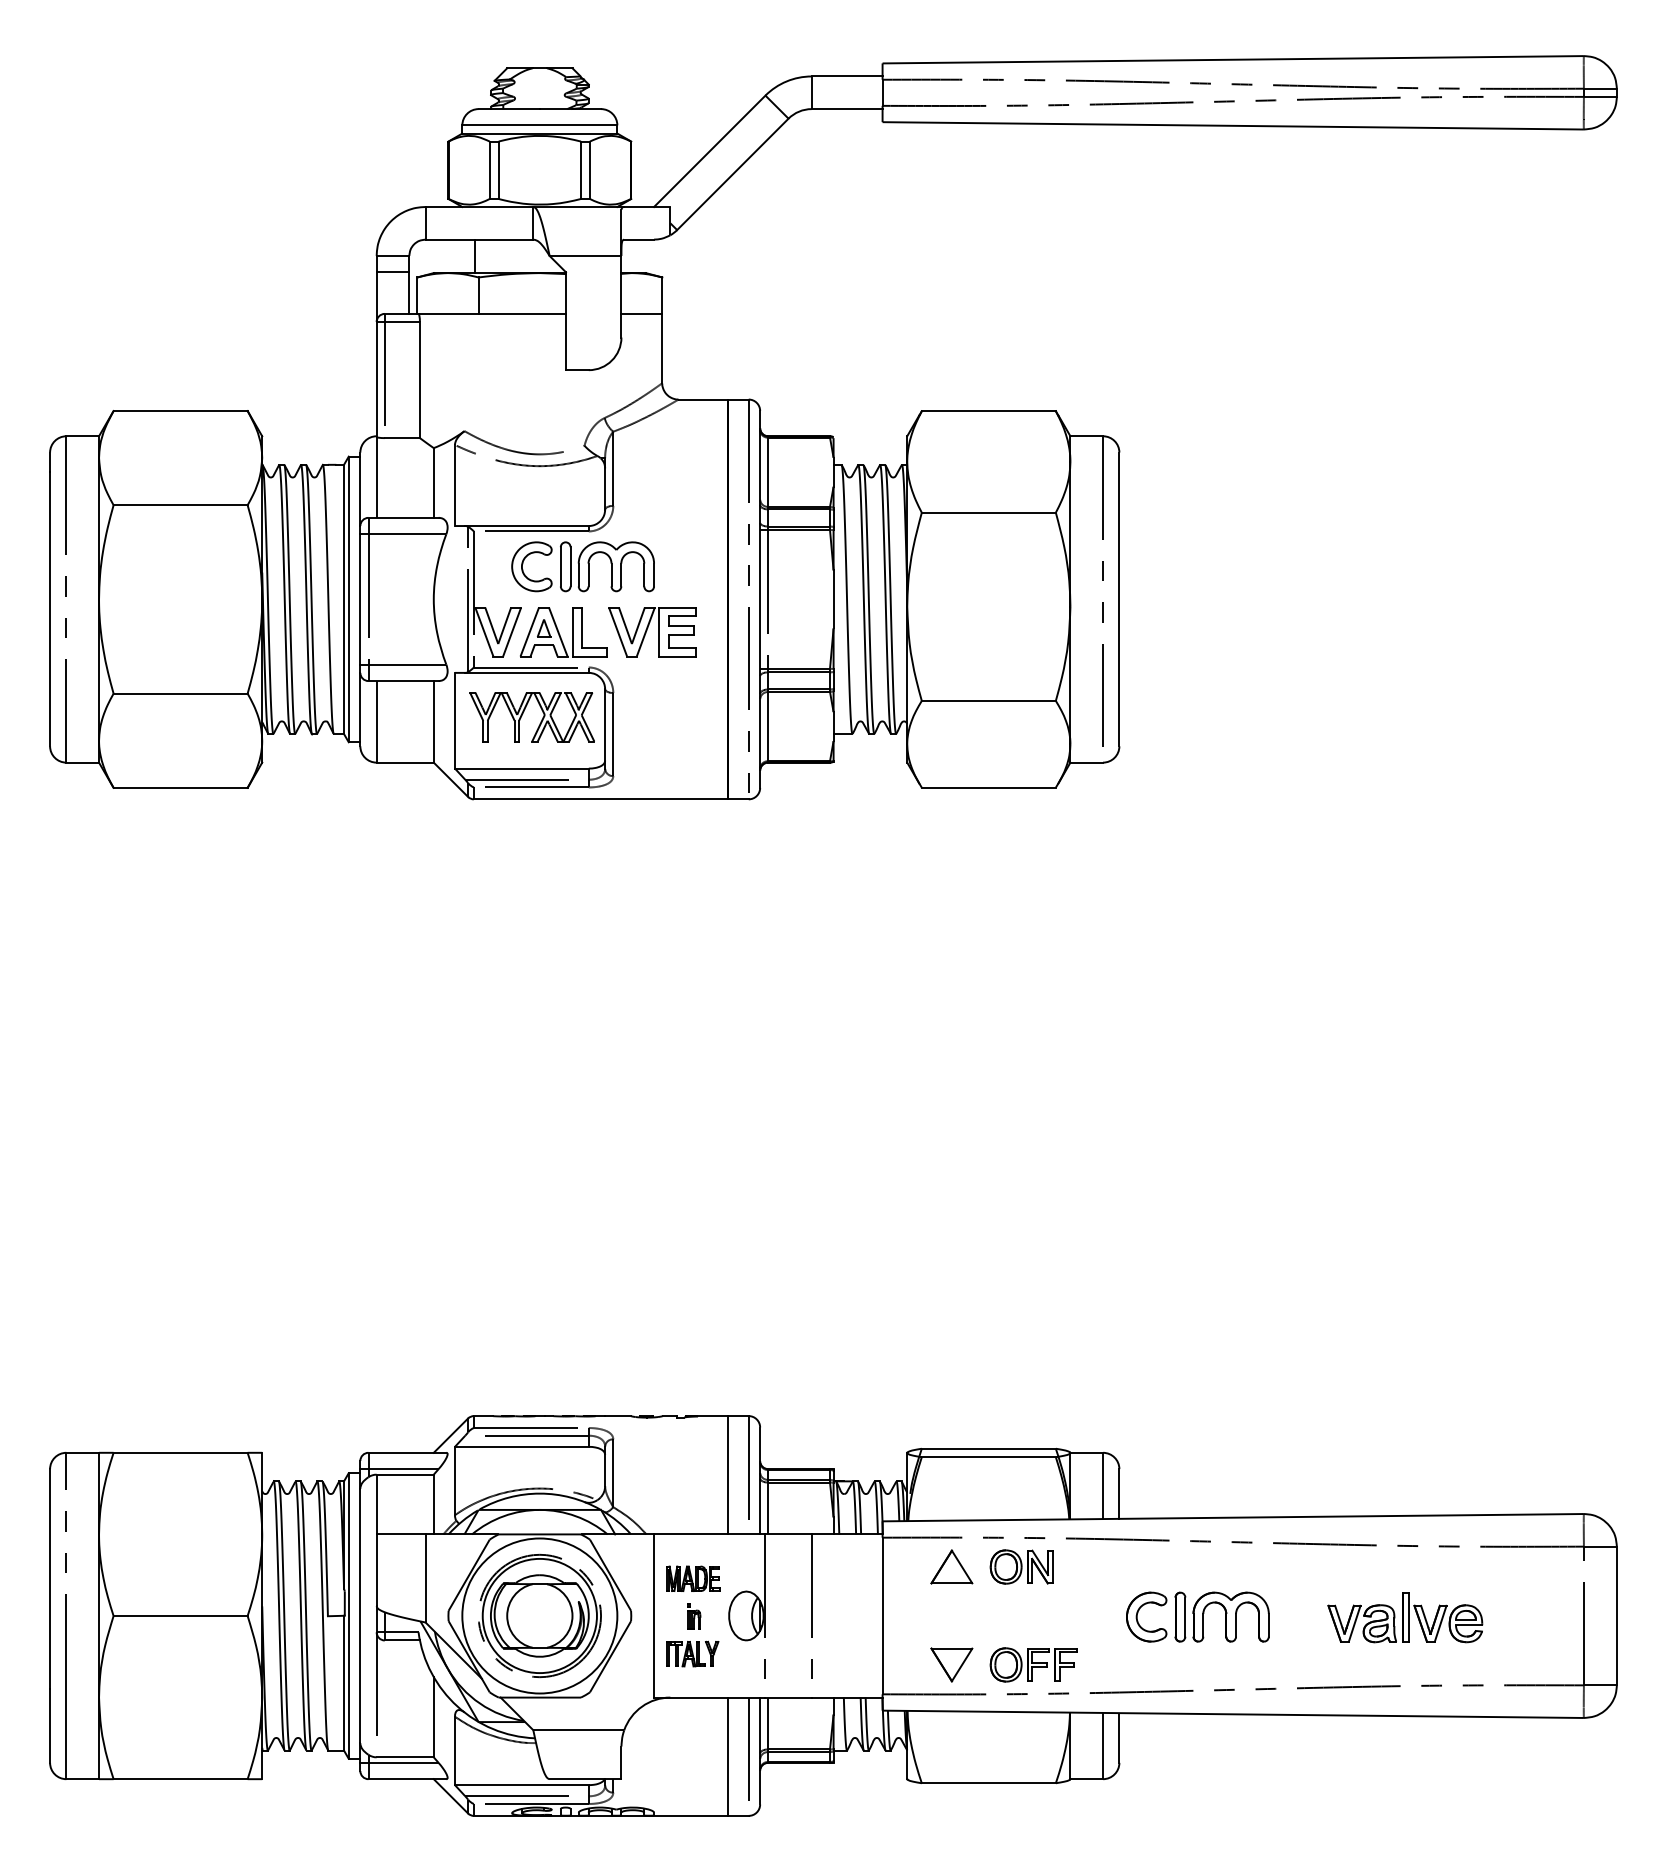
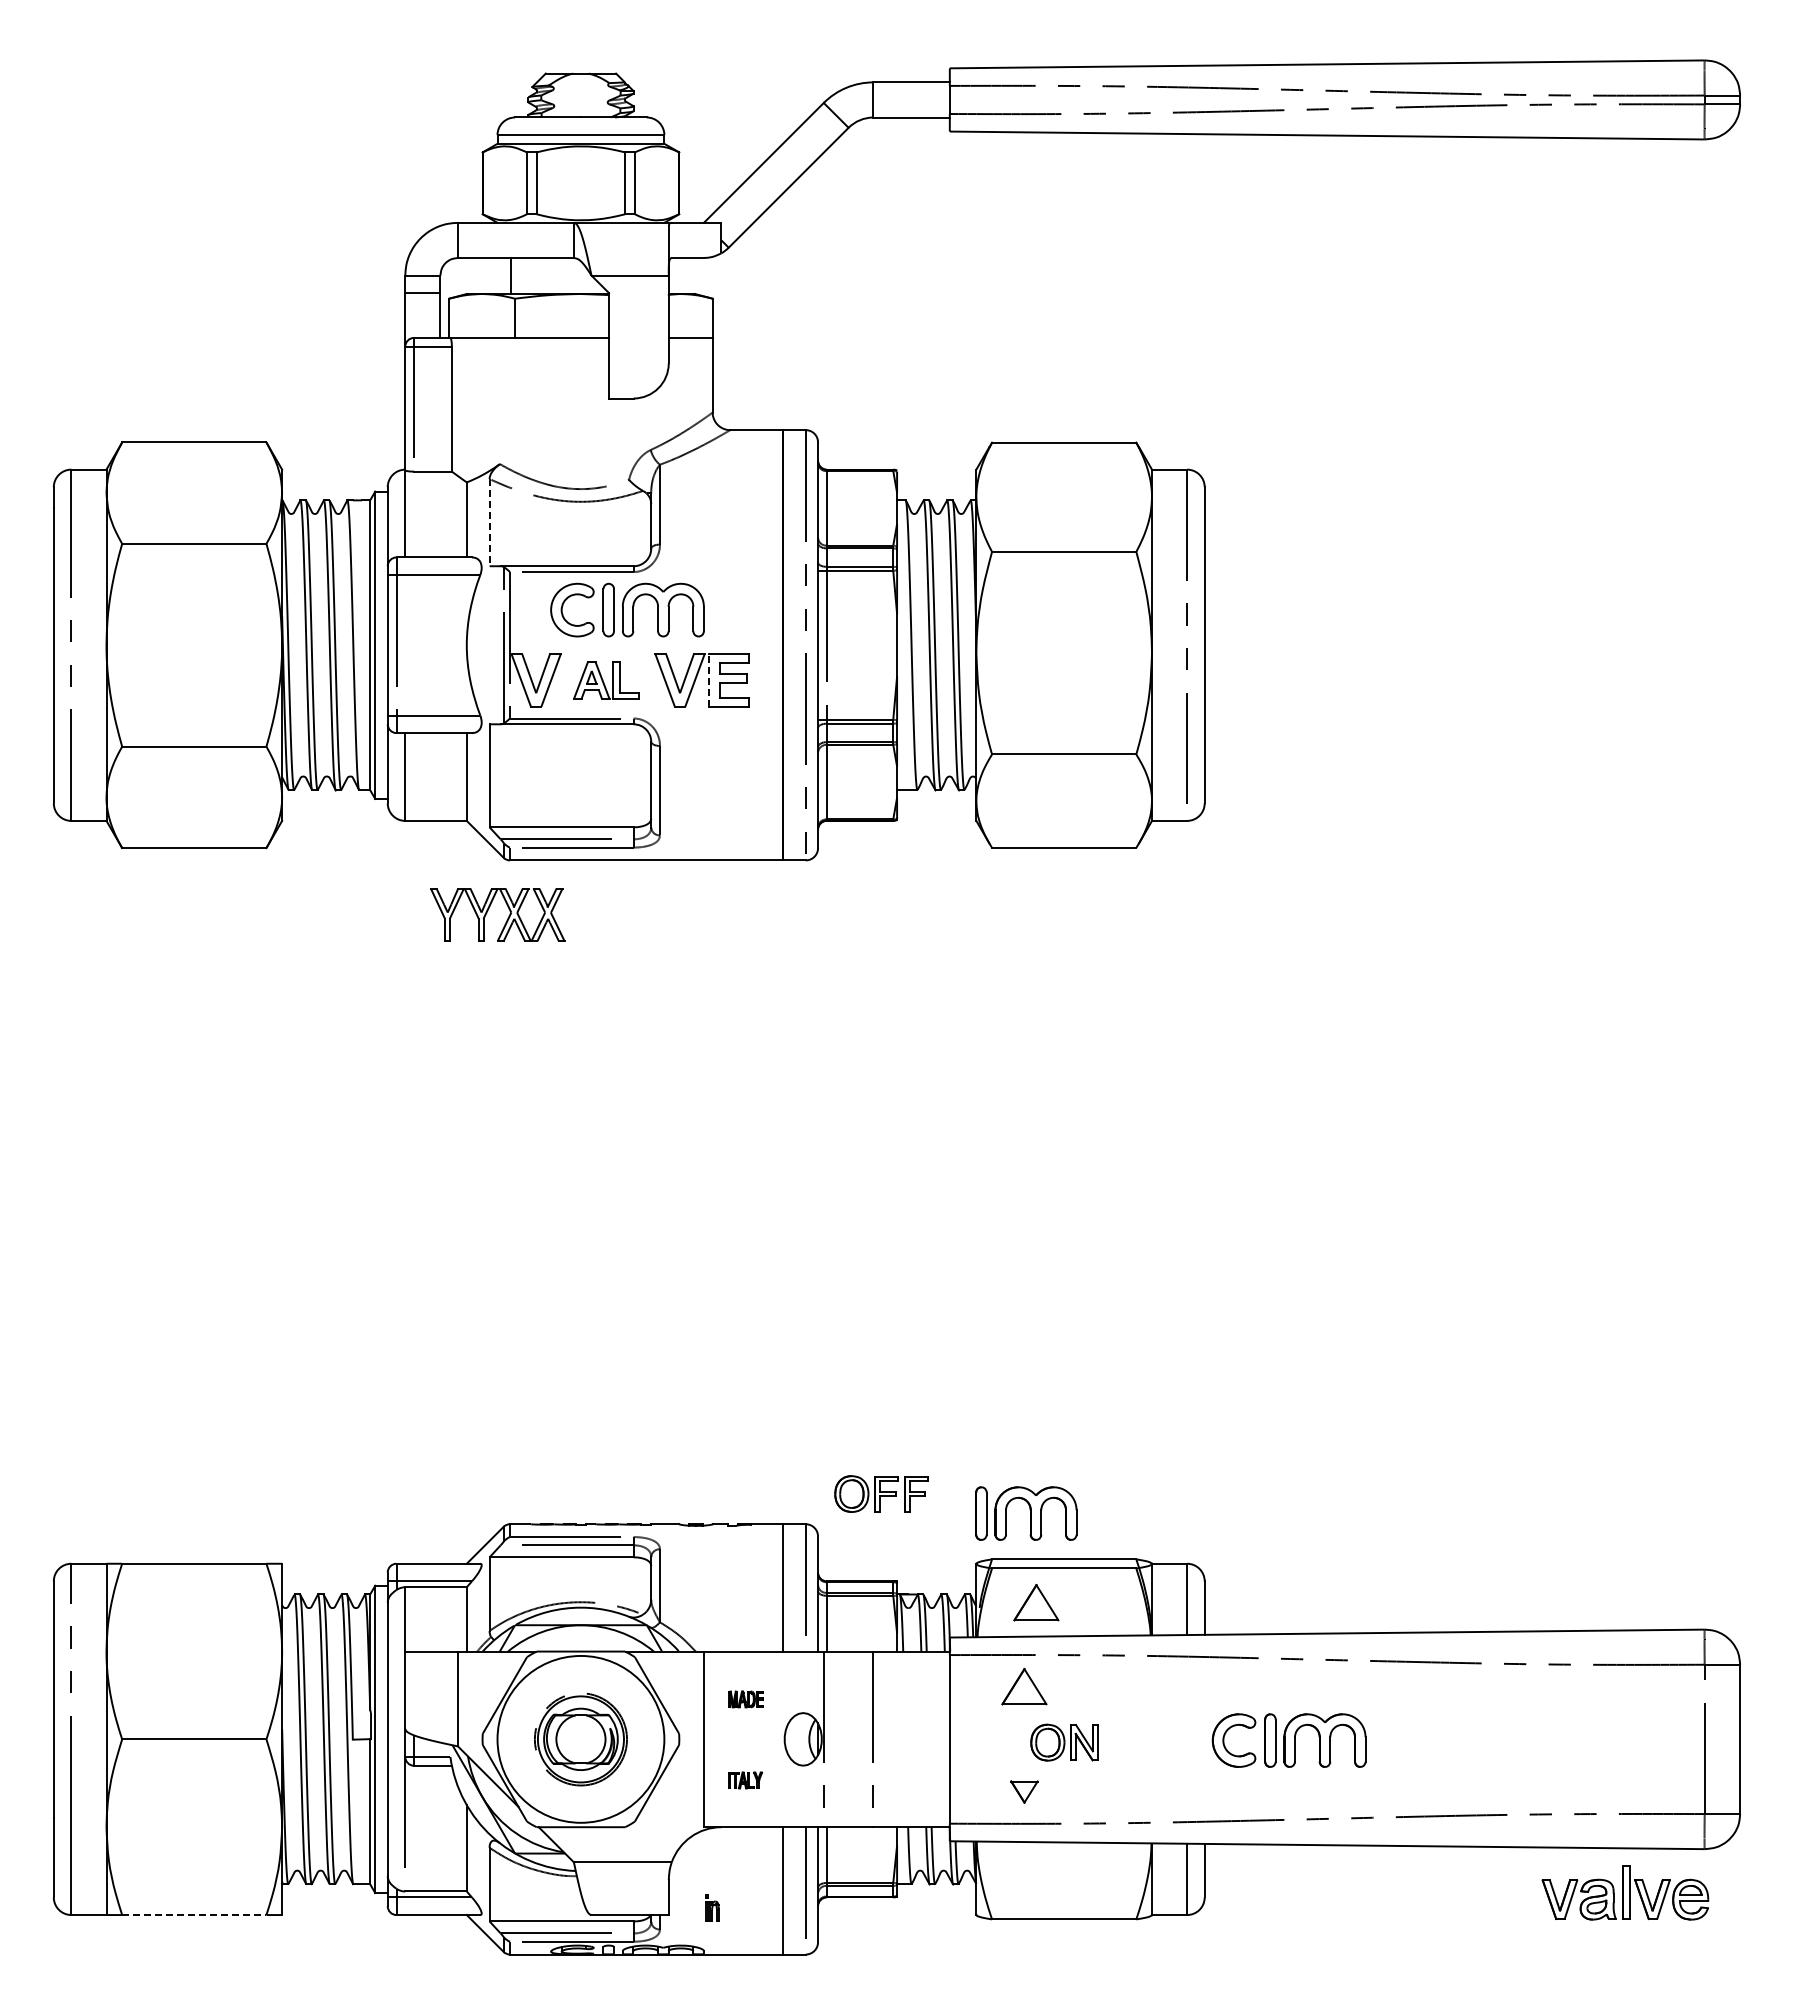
line: (454, 485) -> (489, 522), solid -> dashed
line: (659, 631) -> (709, 679), solid -> dashed
part: (563, 632) -> (606, 680), size x0.7
part: (523, 713) -> (488, 910), moved
part: (953, 1406) -> (1026, 1513), added
part: (963, 1488) -> (1036, 1602), added
part: (1021, 1566) -> (1064, 1742), moved
part: (692, 1578) -> (745, 1699), size x0.6
part: (539, 1616) -> (580, 1739), size x0.7
part: (694, 1616) -> (712, 1907), moved
part: (1405, 1617) -> (1625, 1892), moved
part: (692, 1654) -> (745, 1780), size x0.6
part: (951, 1664) -> (1024, 1791), size x0.6
part: (1033, 1664) -> (881, 1493), moved
line: (180, 1779) -> (194, 1915), solid -> dashed

